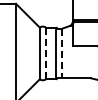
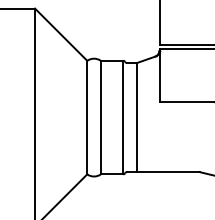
line: (45, 53) -> (99, 117), dashed -> solid
line: (62, 53) -> (137, 117), dashed -> solid

